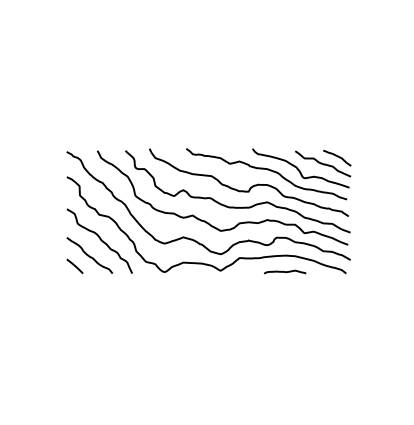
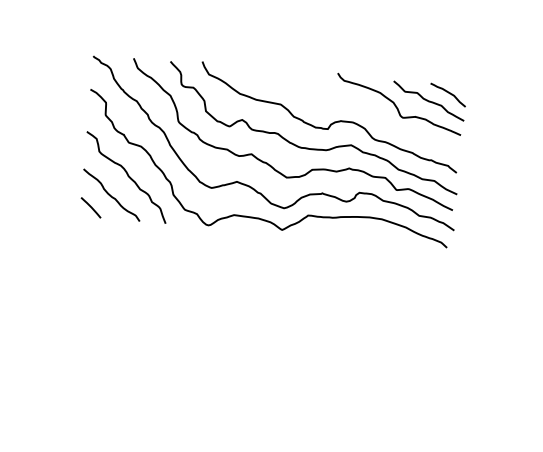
curve: (267, 170) -> (355, 103), removed
curve: (285, 271) -> (367, 238), removed

